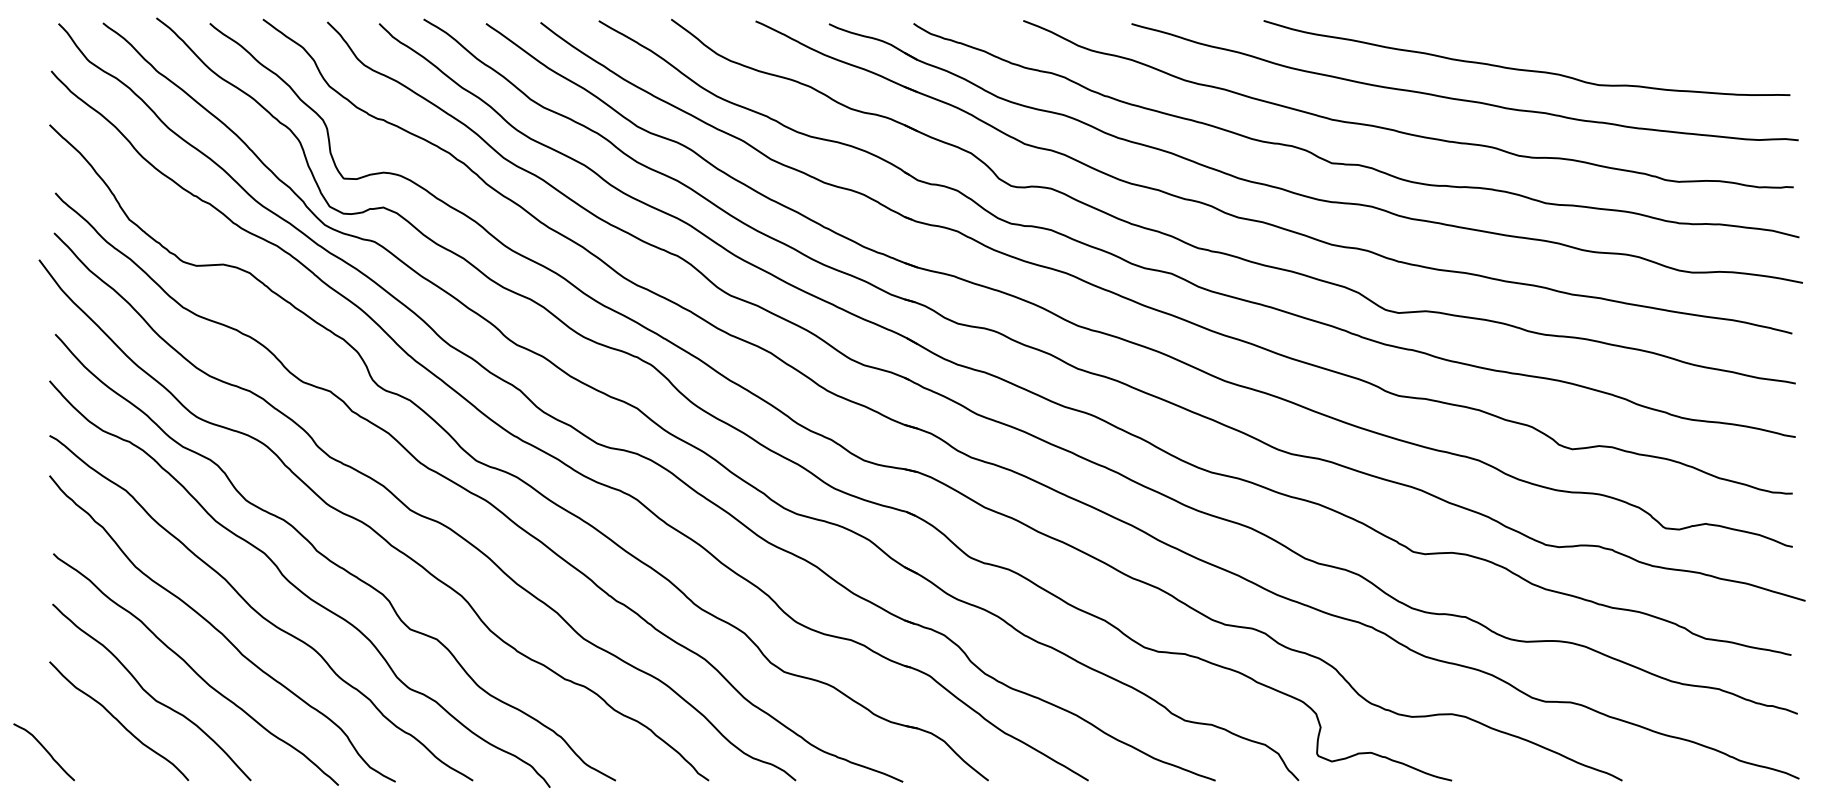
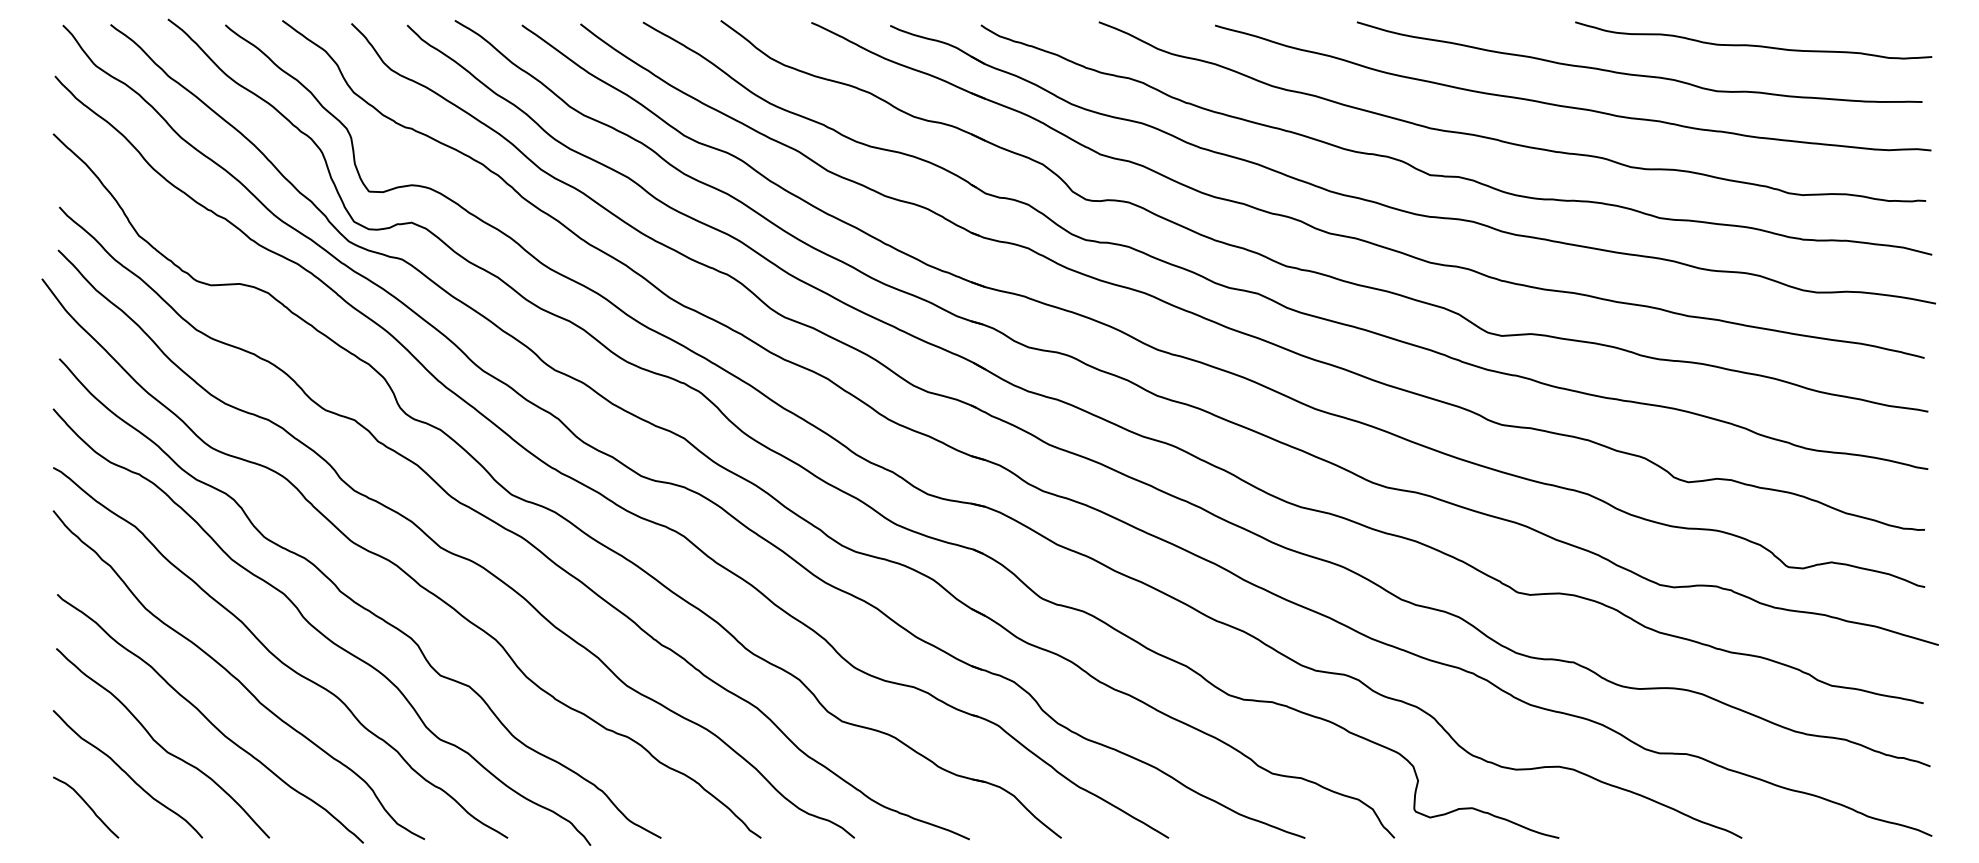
curve: (1632, 41) -> (1752, 44), added
curve: (45, 750) -> (87, 805), moved

